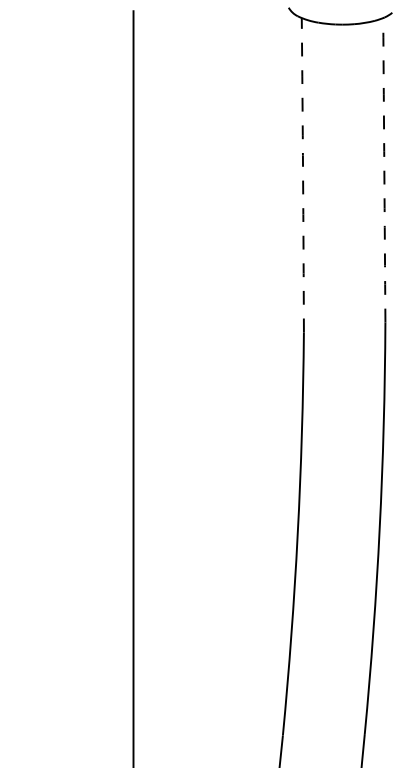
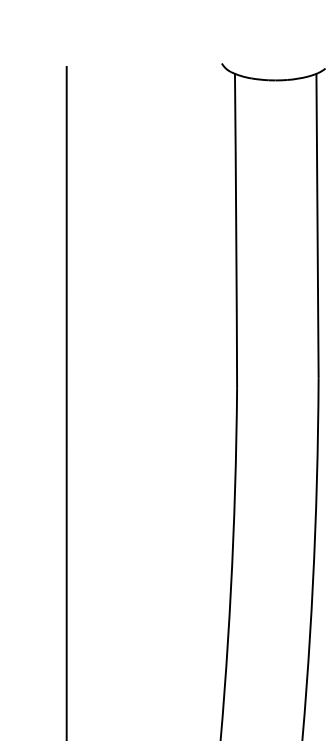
arc: (384, 170) -> (317, 226), dashed -> solid
arc: (303, 175) -> (236, 231), dashed -> solid

